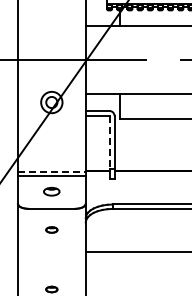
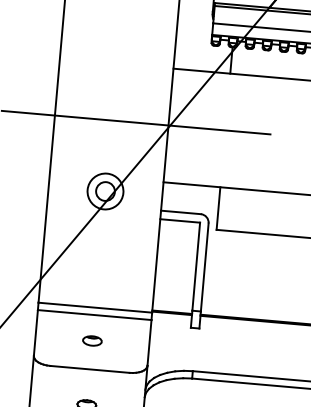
line: (109, 142) -> (196, 266), dashed -> solid
line: (51, 171) -> (94, 306), dashed -> solid
part: (51, 191) -> (91, 340), size x0.71

